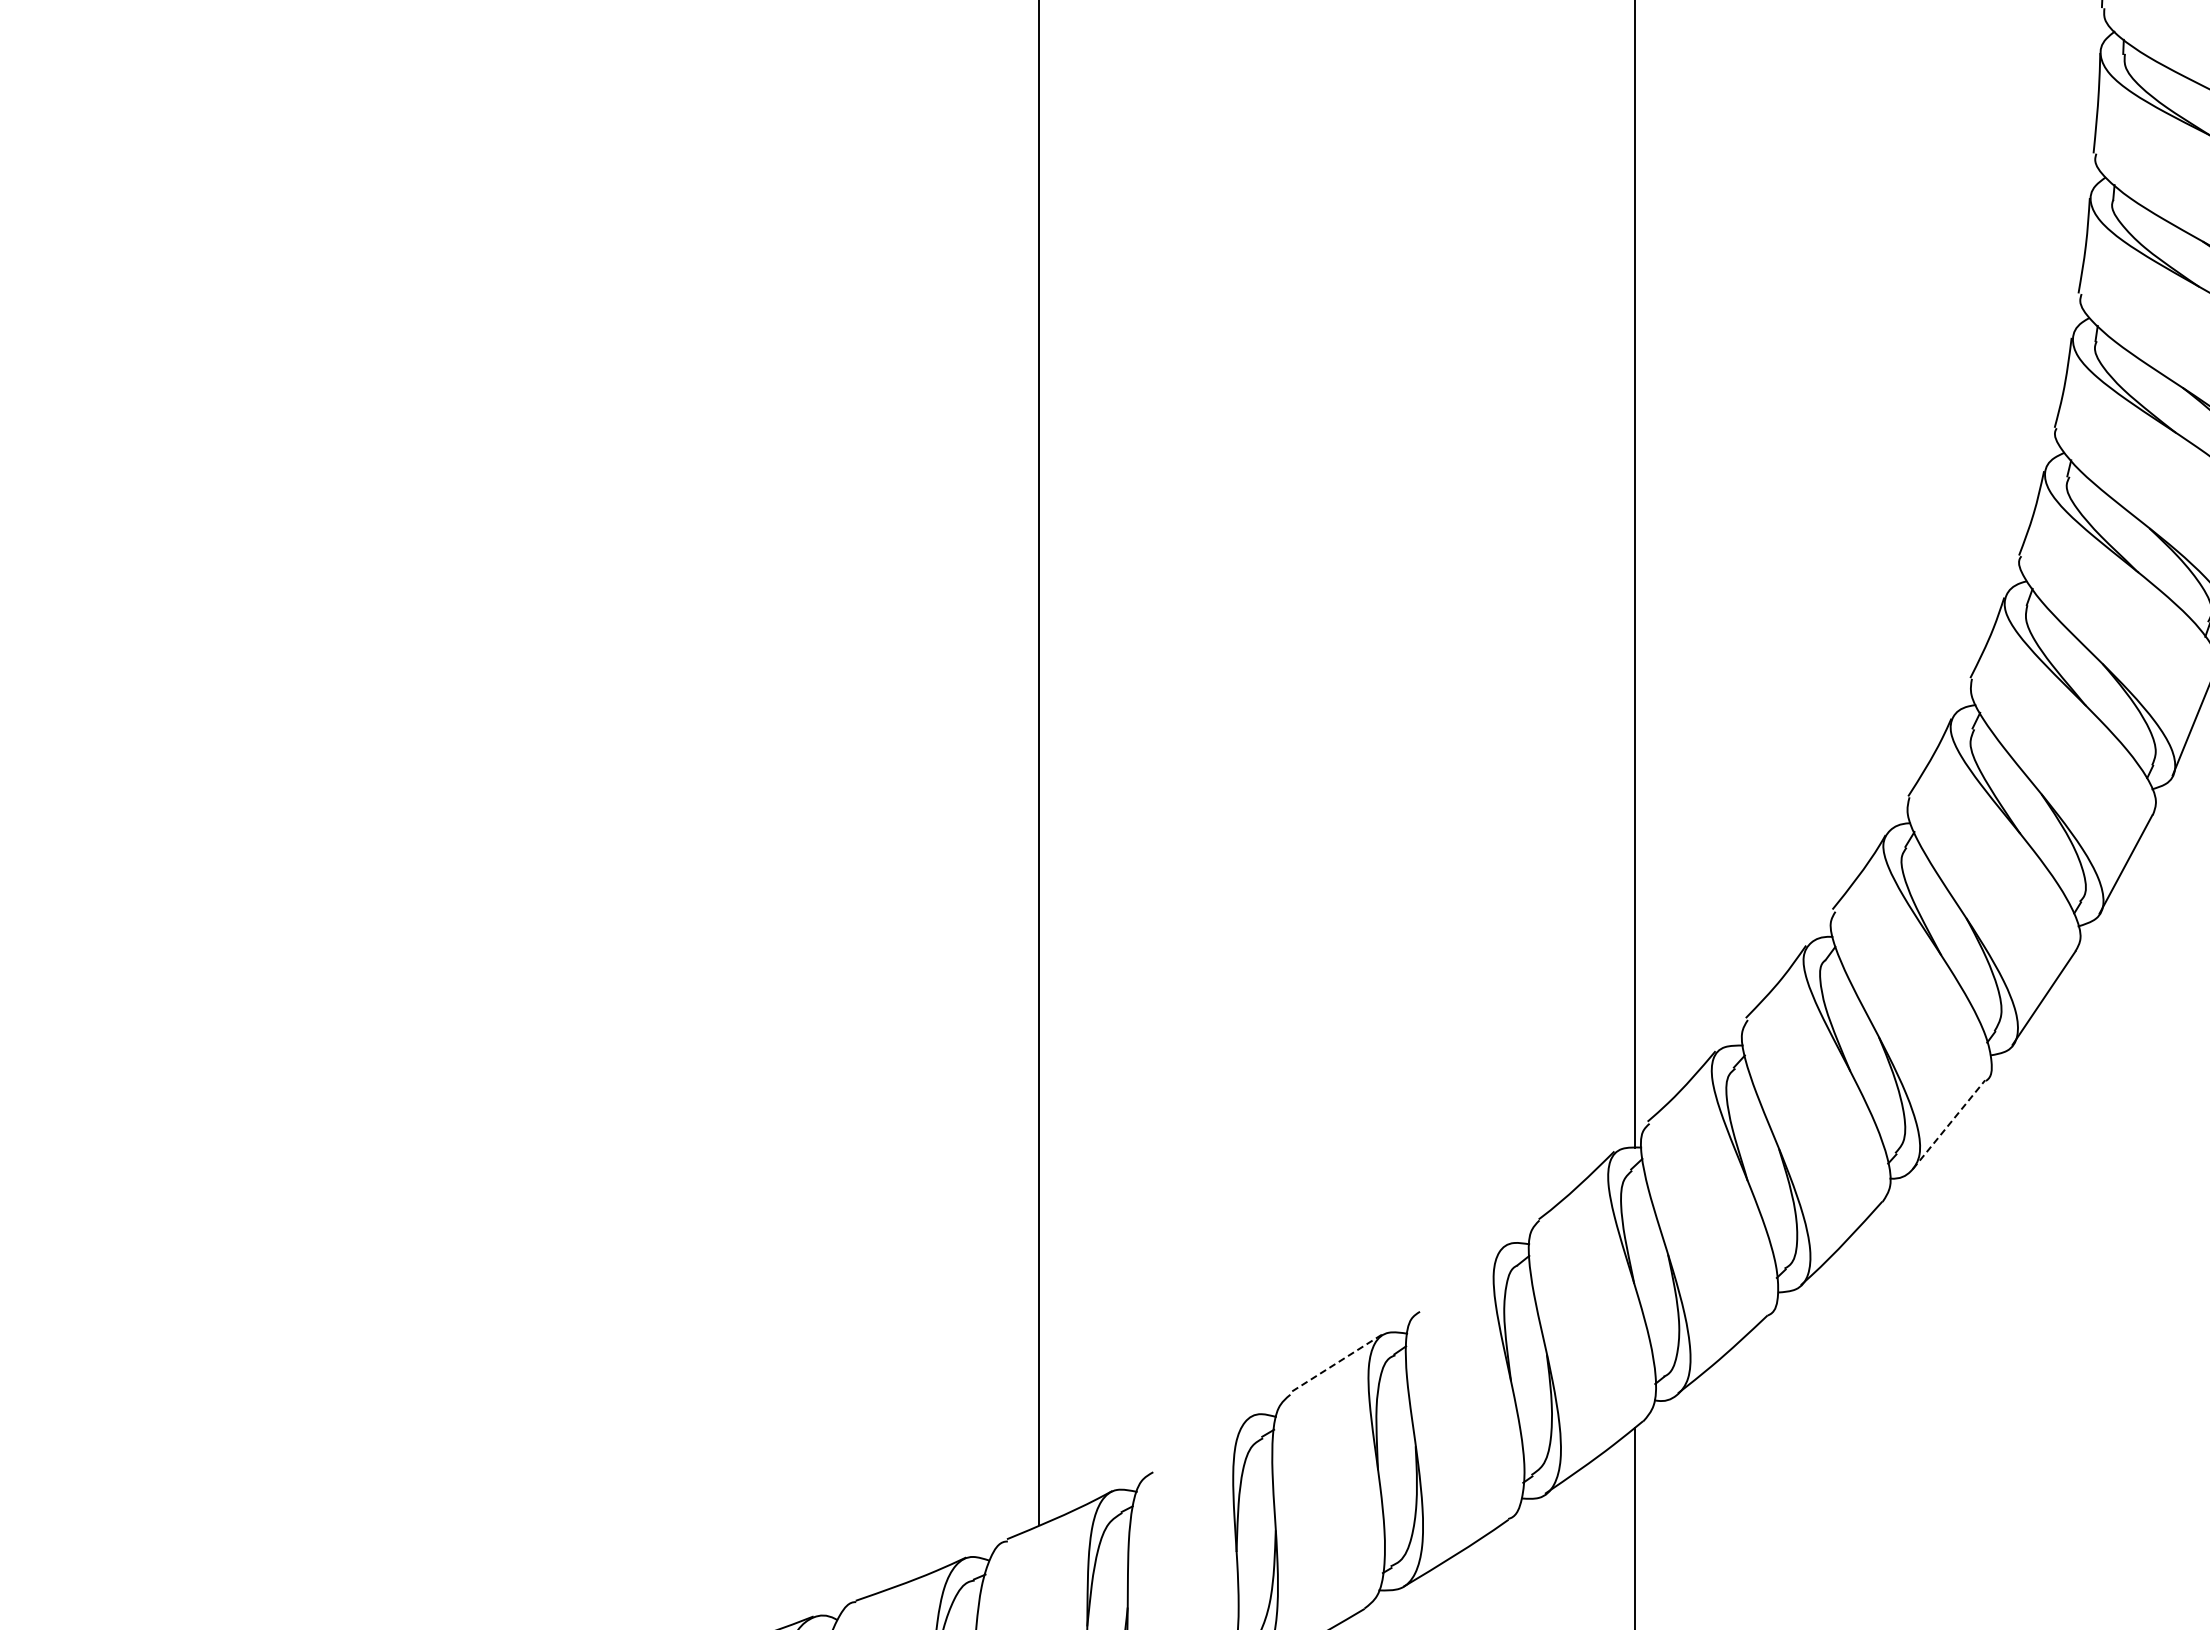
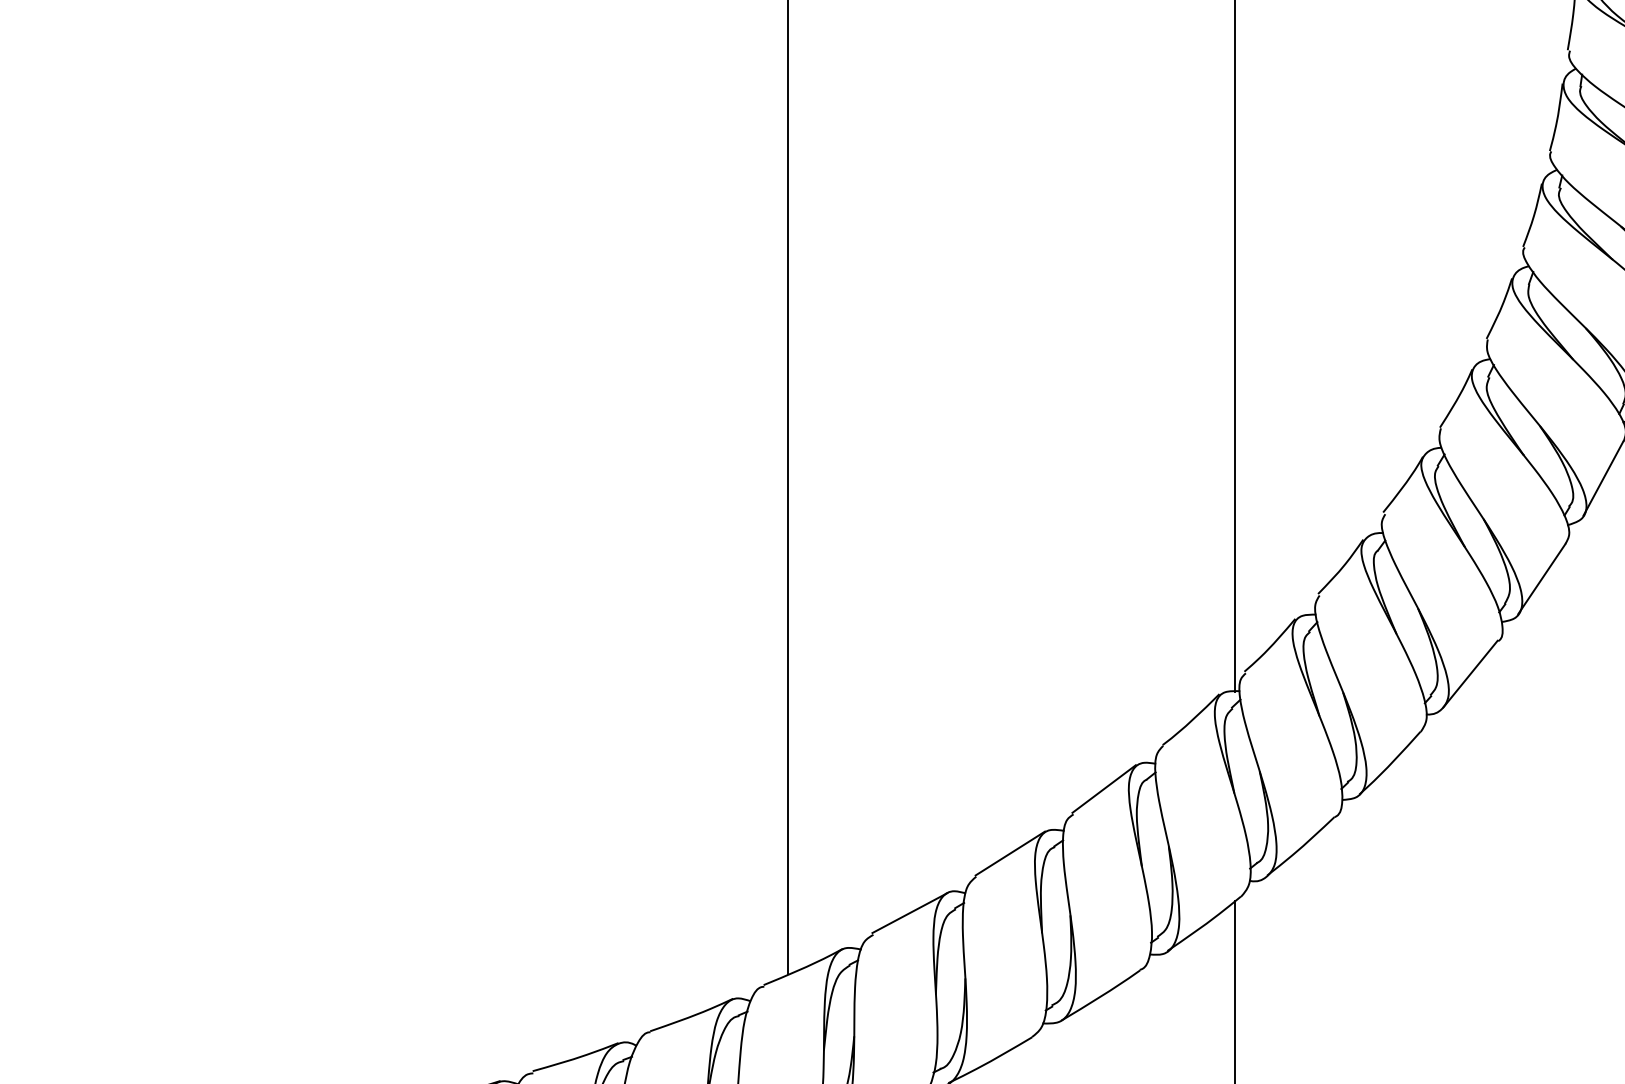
line: (1949, 1124) -> (1470, 673), dashed -> solid
line: (1460, 1277) -> (1103, 788), added
line: (1335, 1363) -> (1010, 853), dashed -> solid
line: (1201, 1442) -> (909, 912), added

